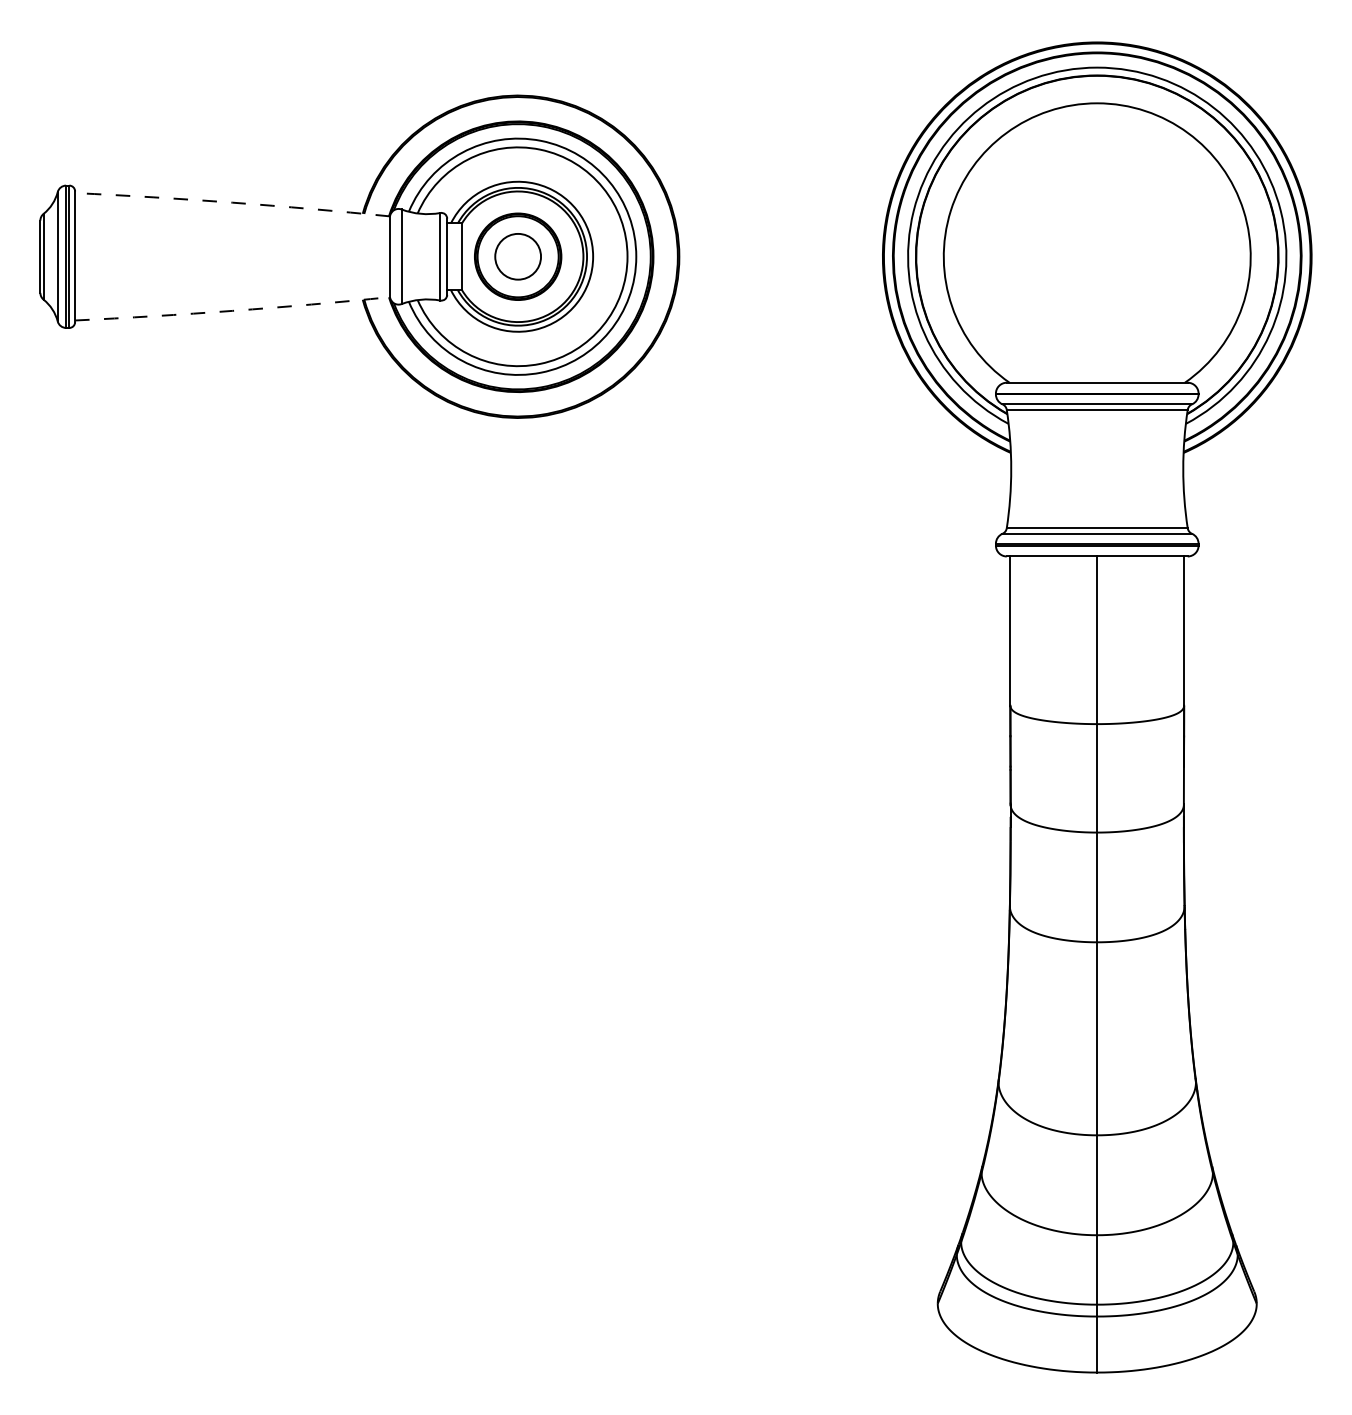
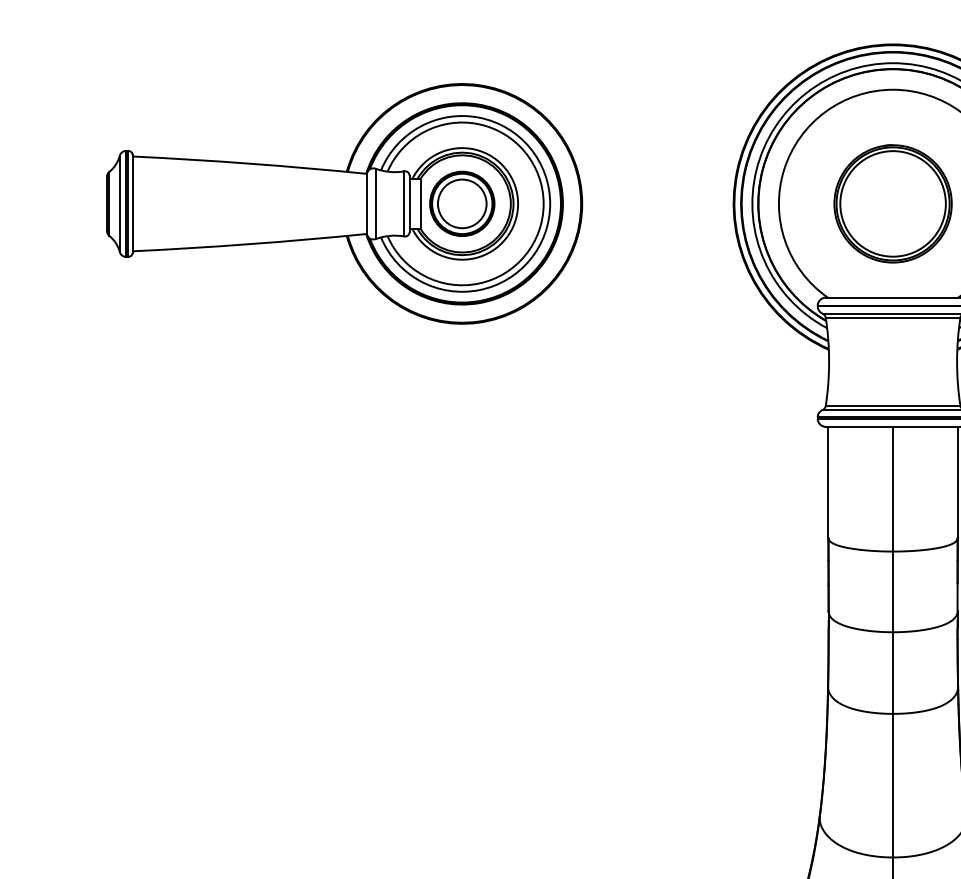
arc: (232, 202) -> (249, 163), dashed -> solid
circle: (517, 256) -> (461, 203), size x1.43
part: (1097, 256) -> (893, 203), added
arc: (232, 310) -> (249, 243), dashed -> solid

